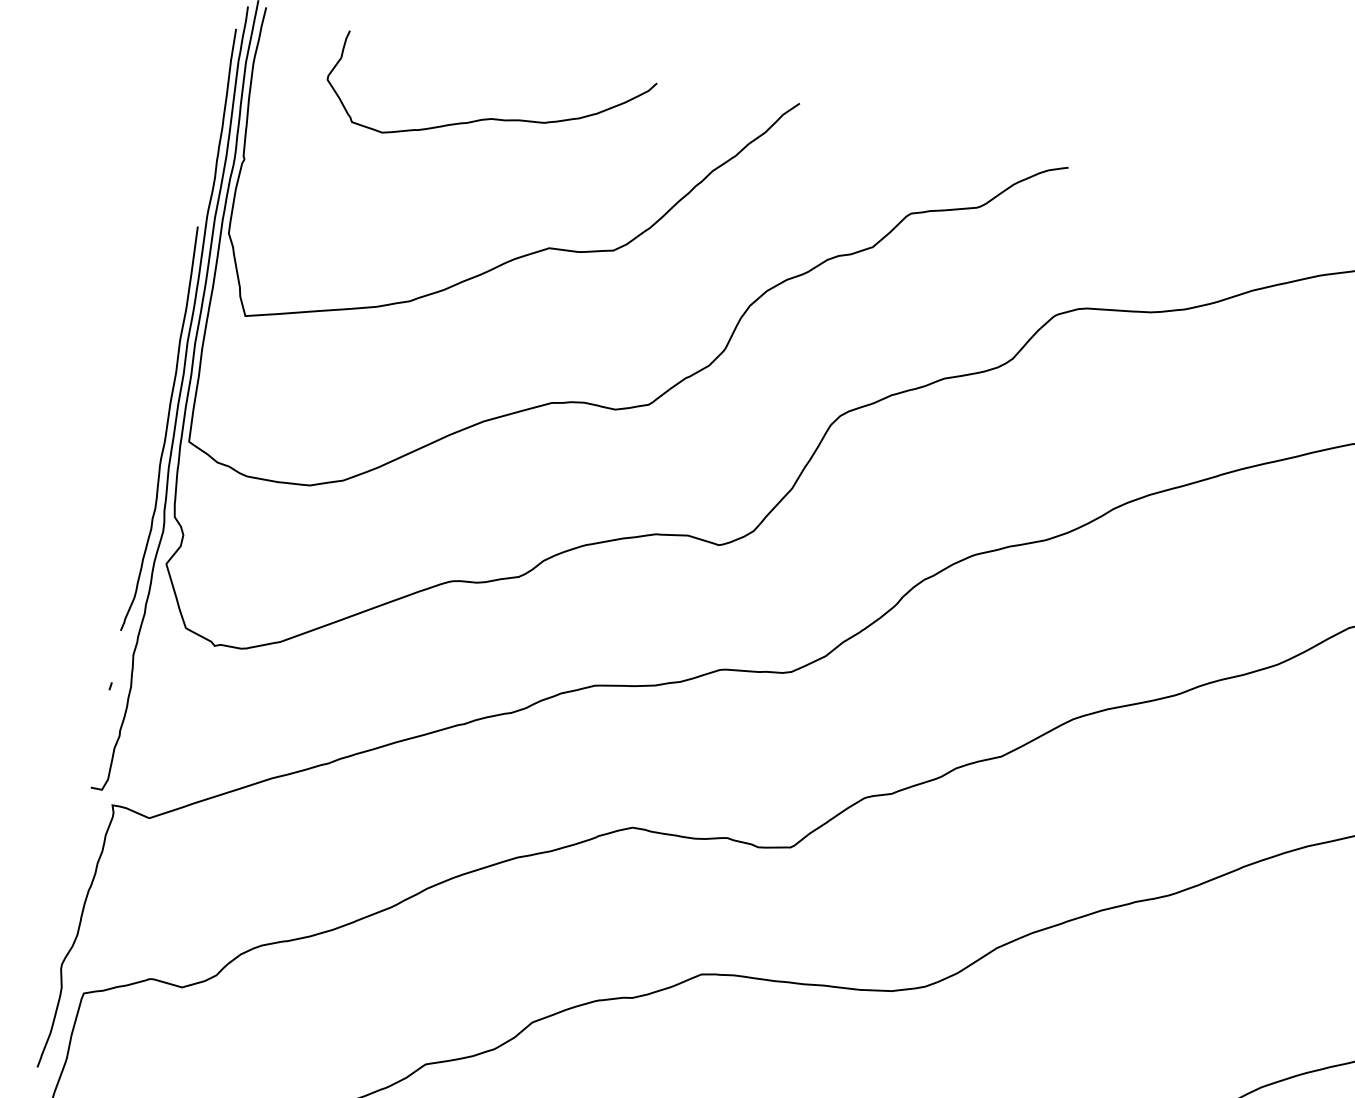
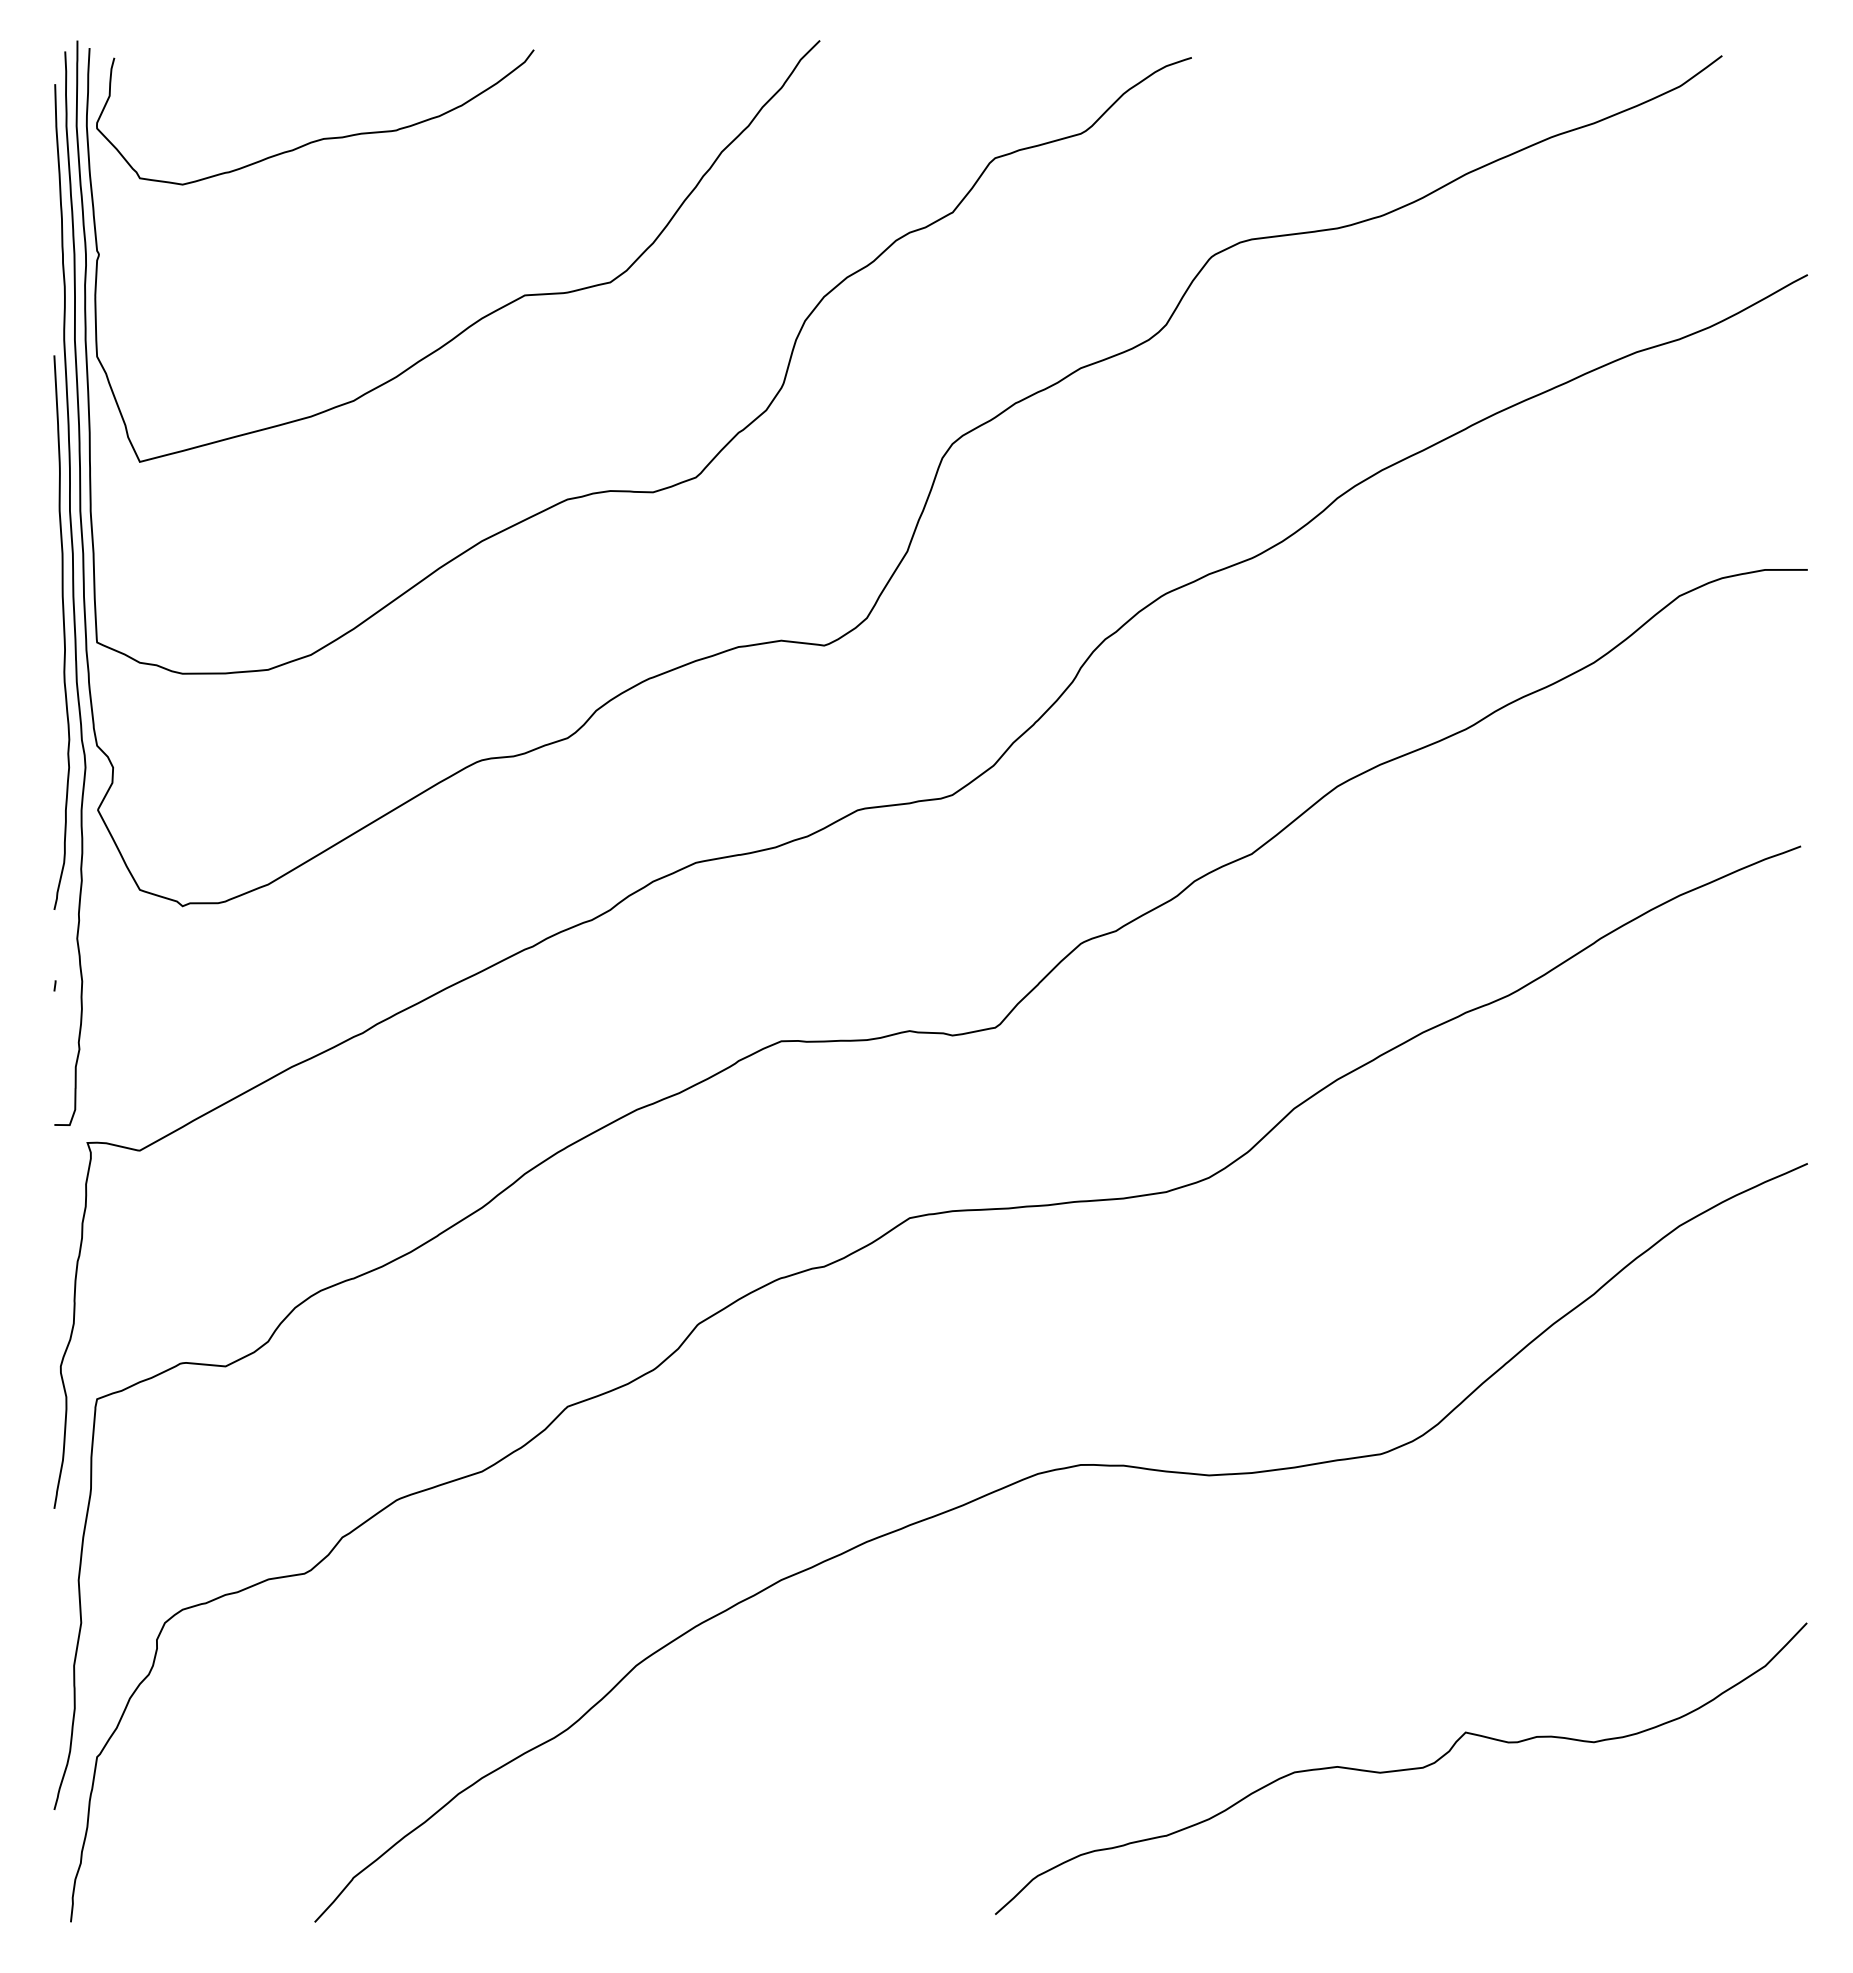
curve: (489, 118) -> (320, 138), moved

